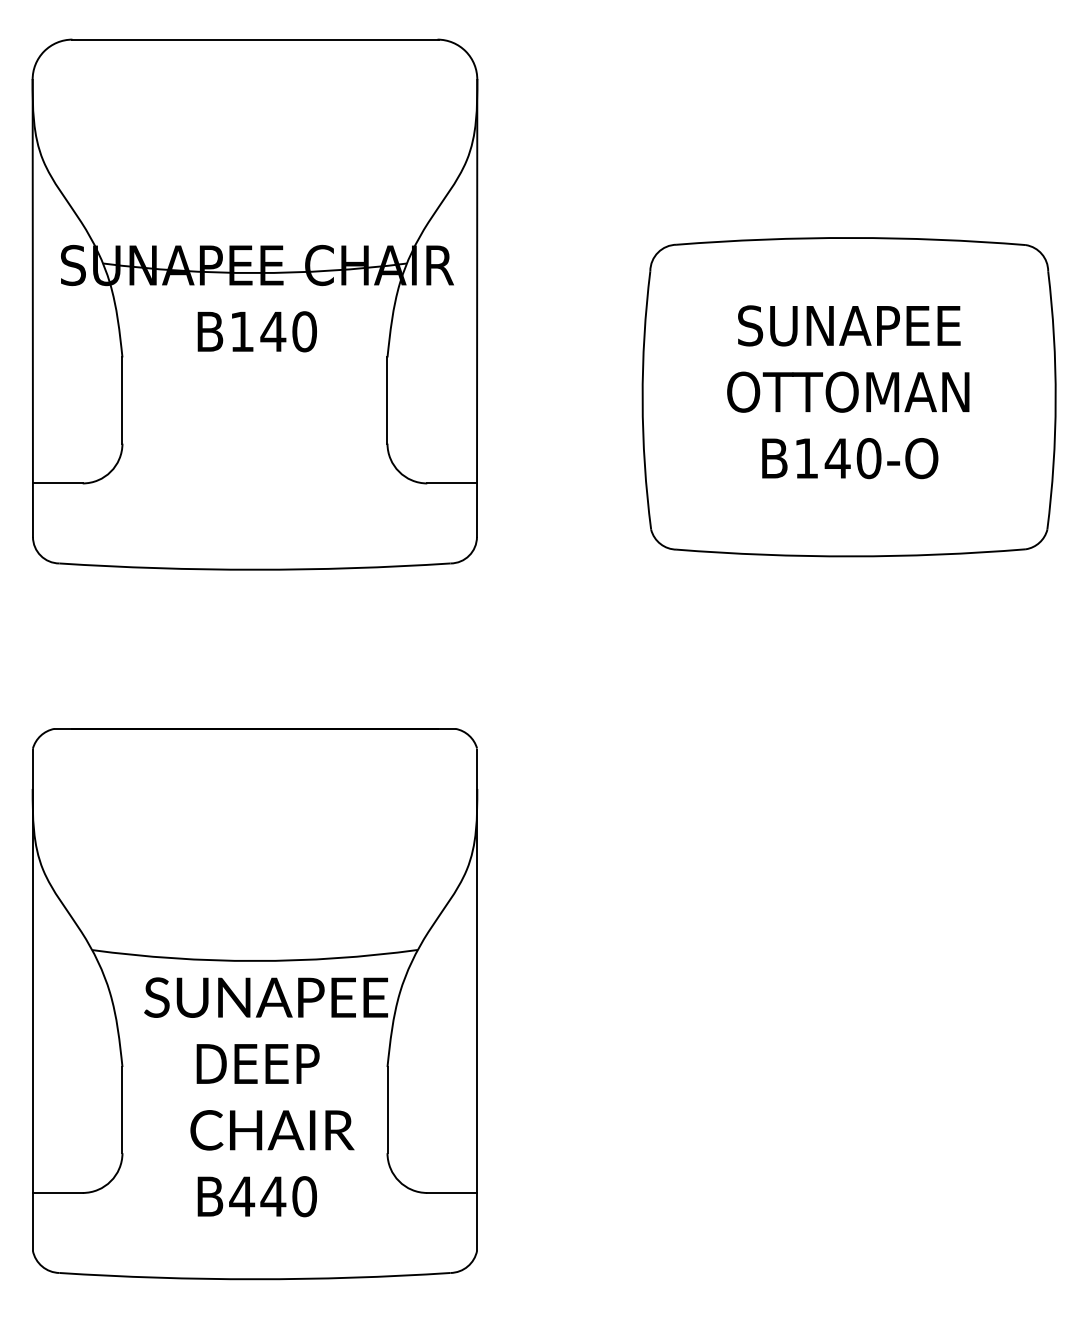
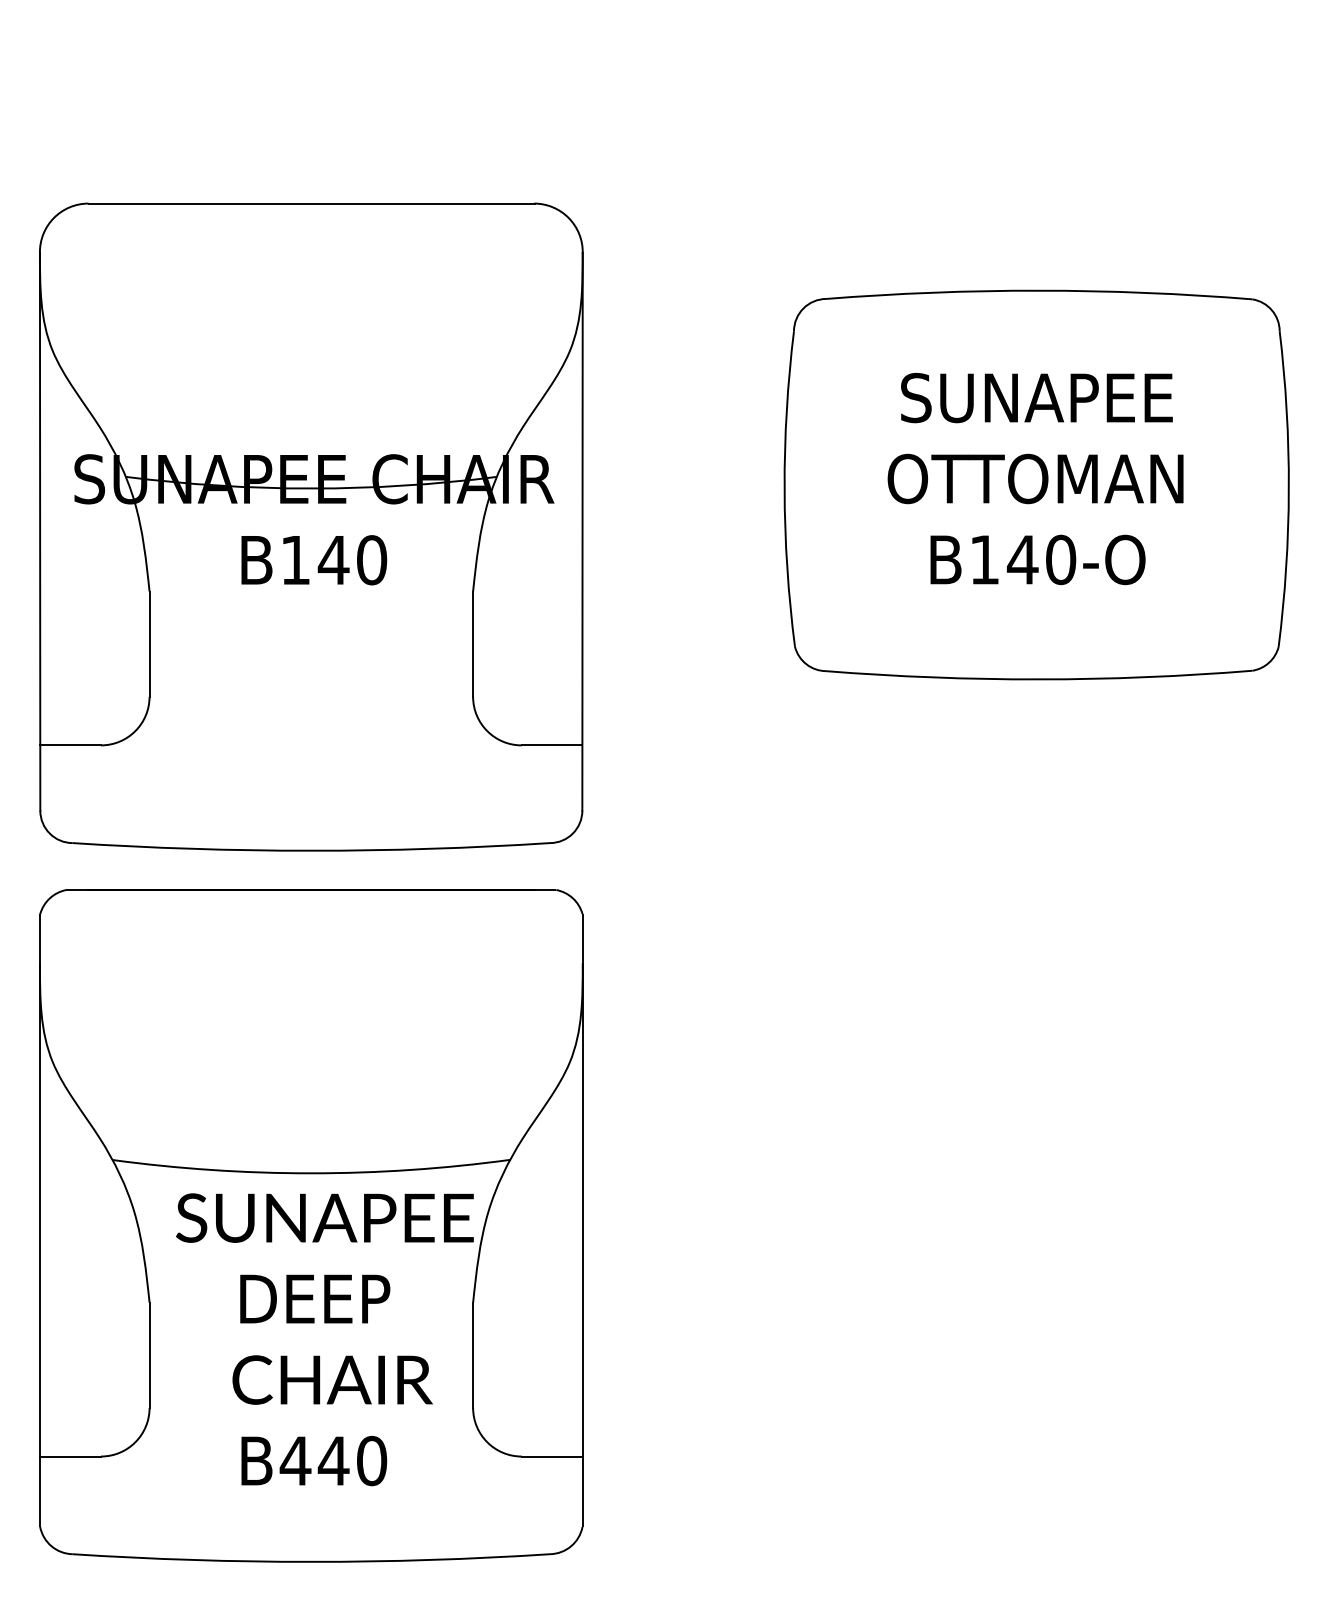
part: (254, 304) -> (310, 526), moved

